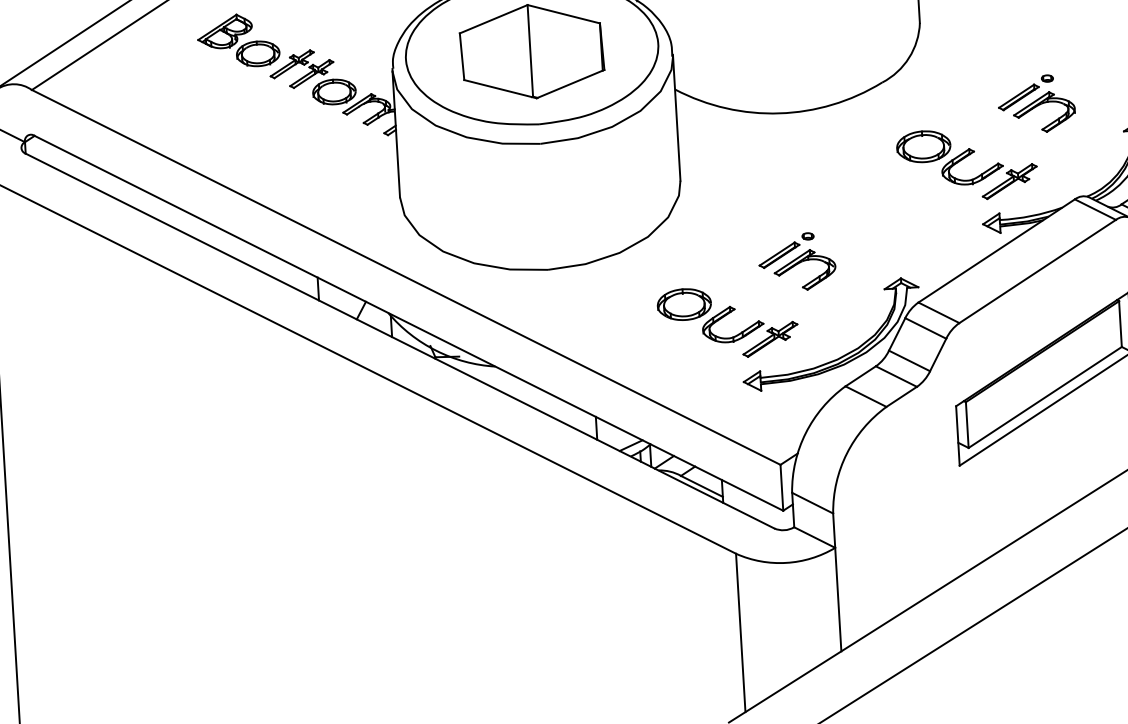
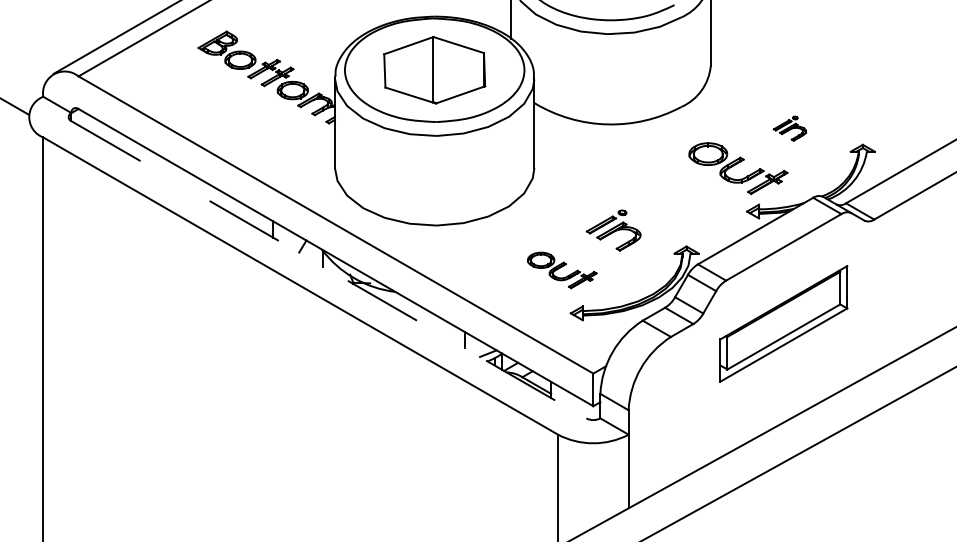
part: (1035, 103) -> (789, 128), size x0.6
part: (728, 322) -> (562, 270), size x0.7
line: (400, 341) -> (329, 270), solid -> dashed

